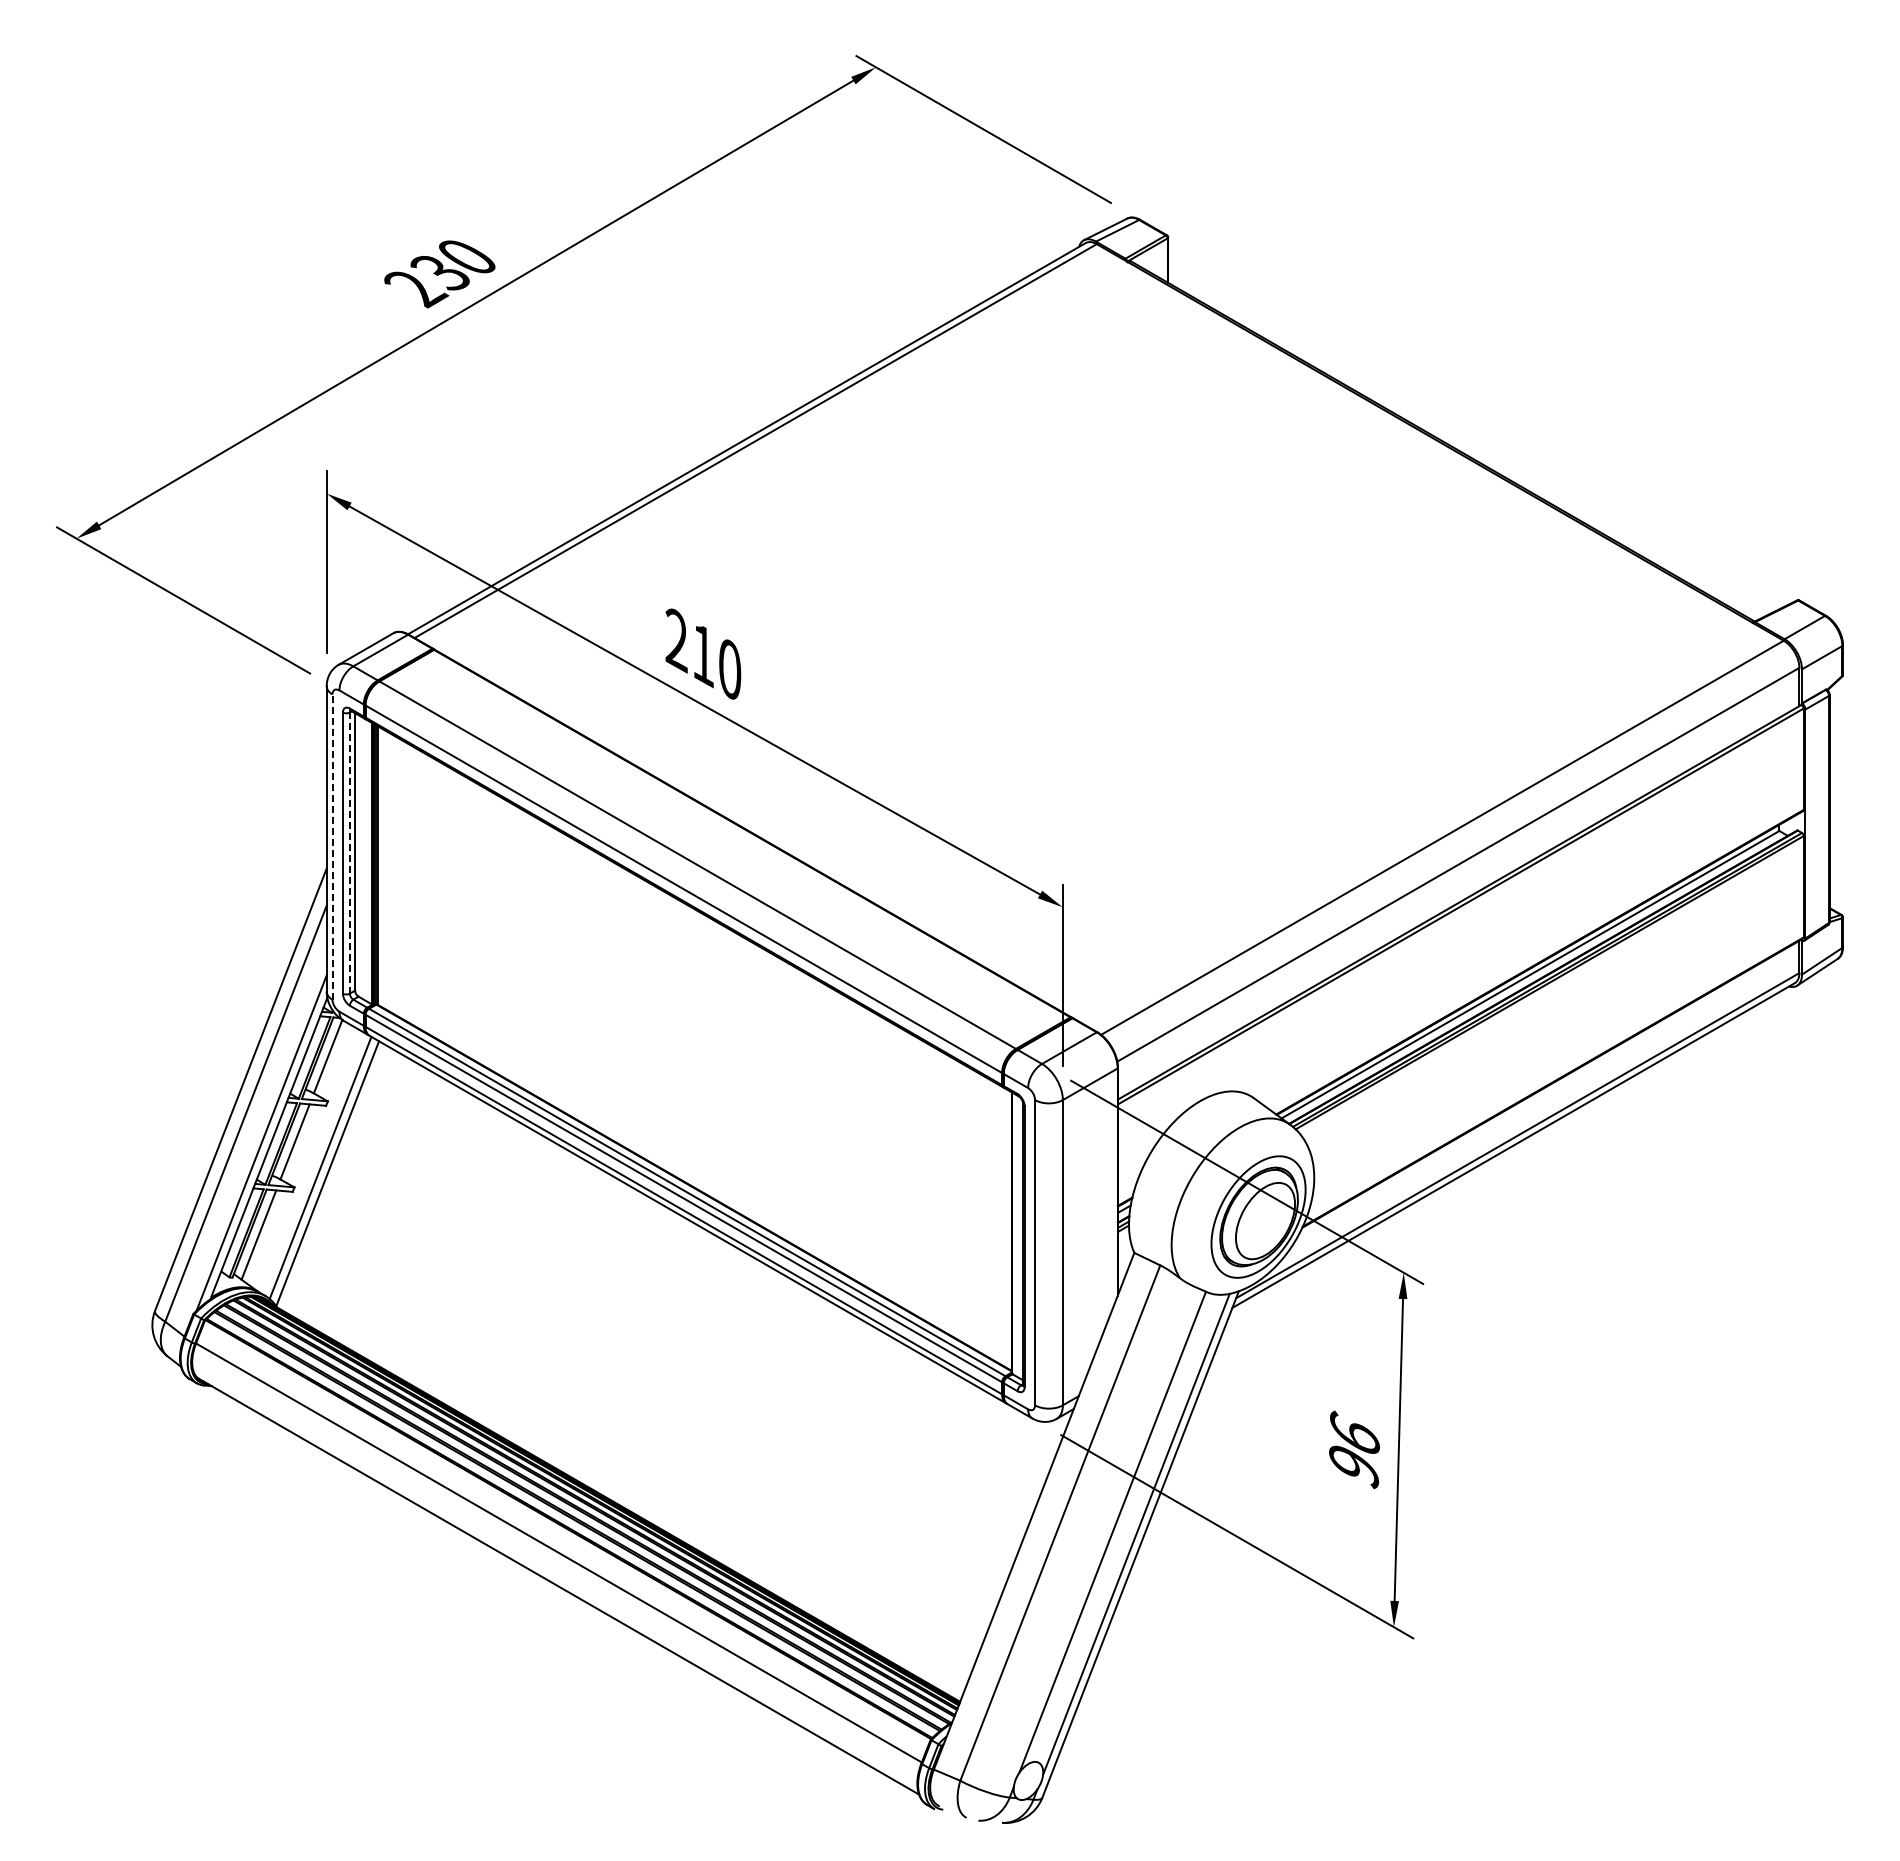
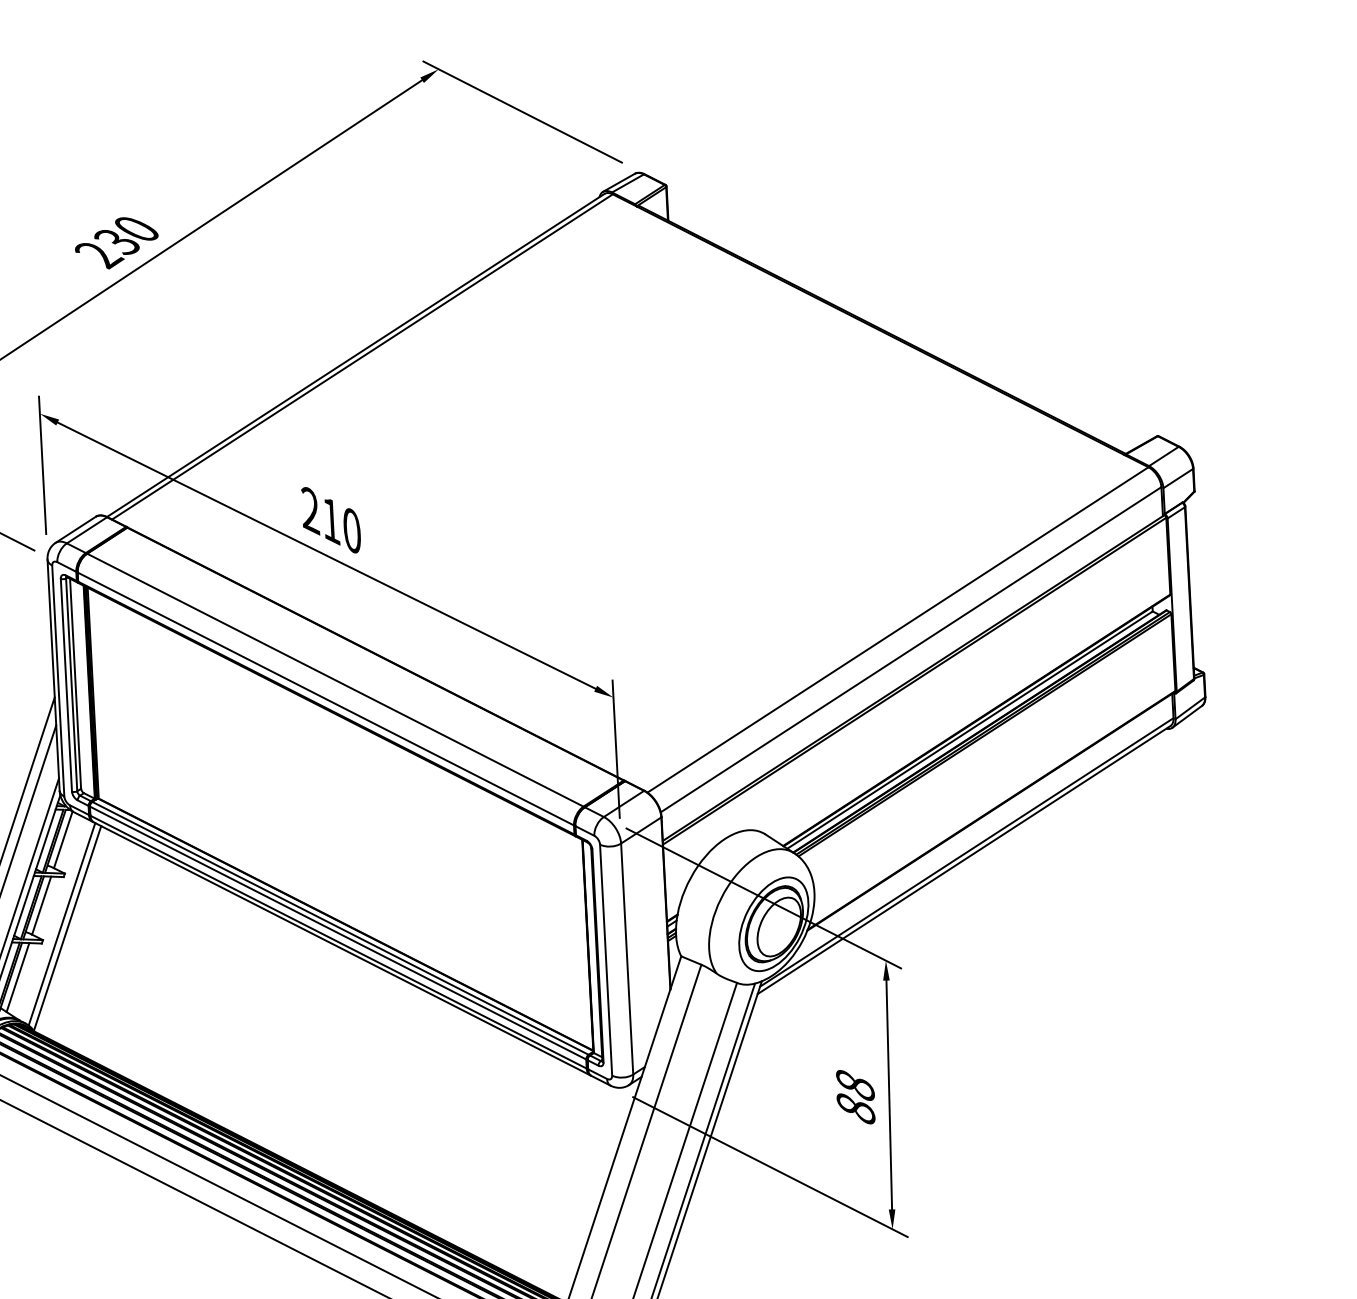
line: (332, 847) -> (58, 681), dashed -> solid
line: (349, 853) -> (71, 685), dashed -> solid
text: (1354, 1449) -> (855, 1096), 96 -> 88

